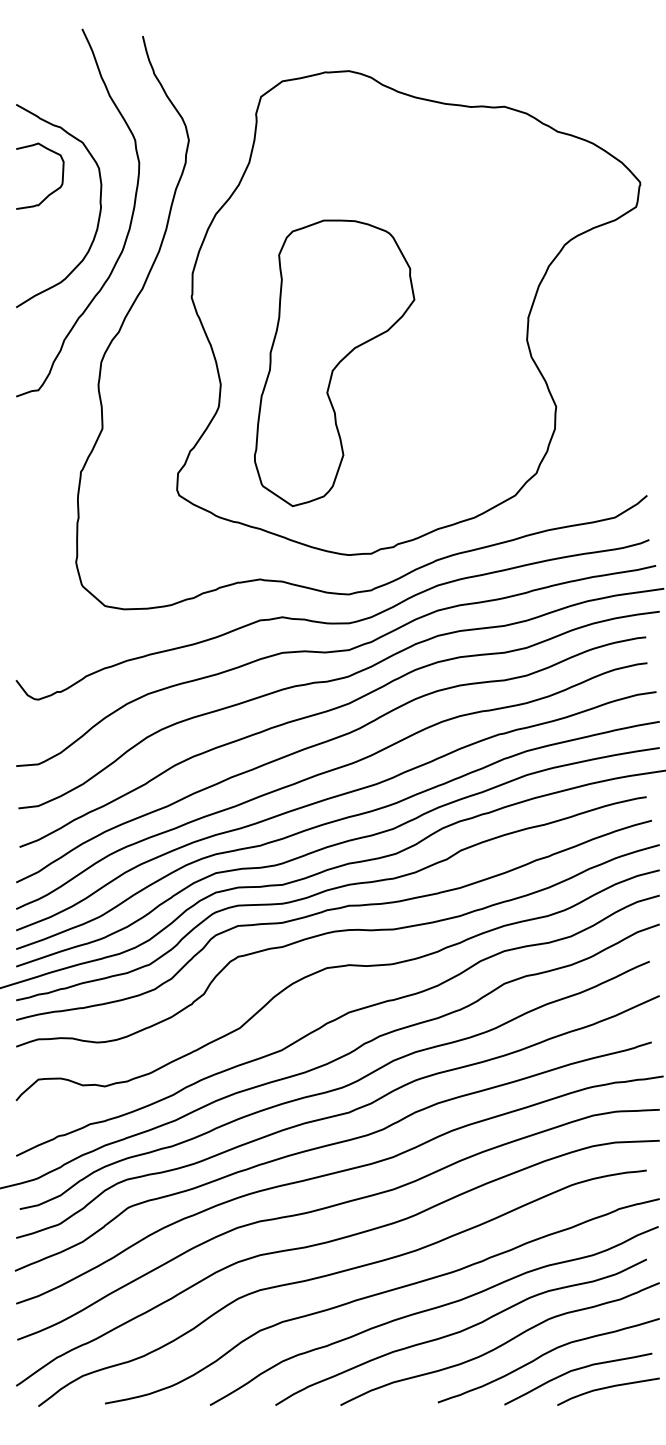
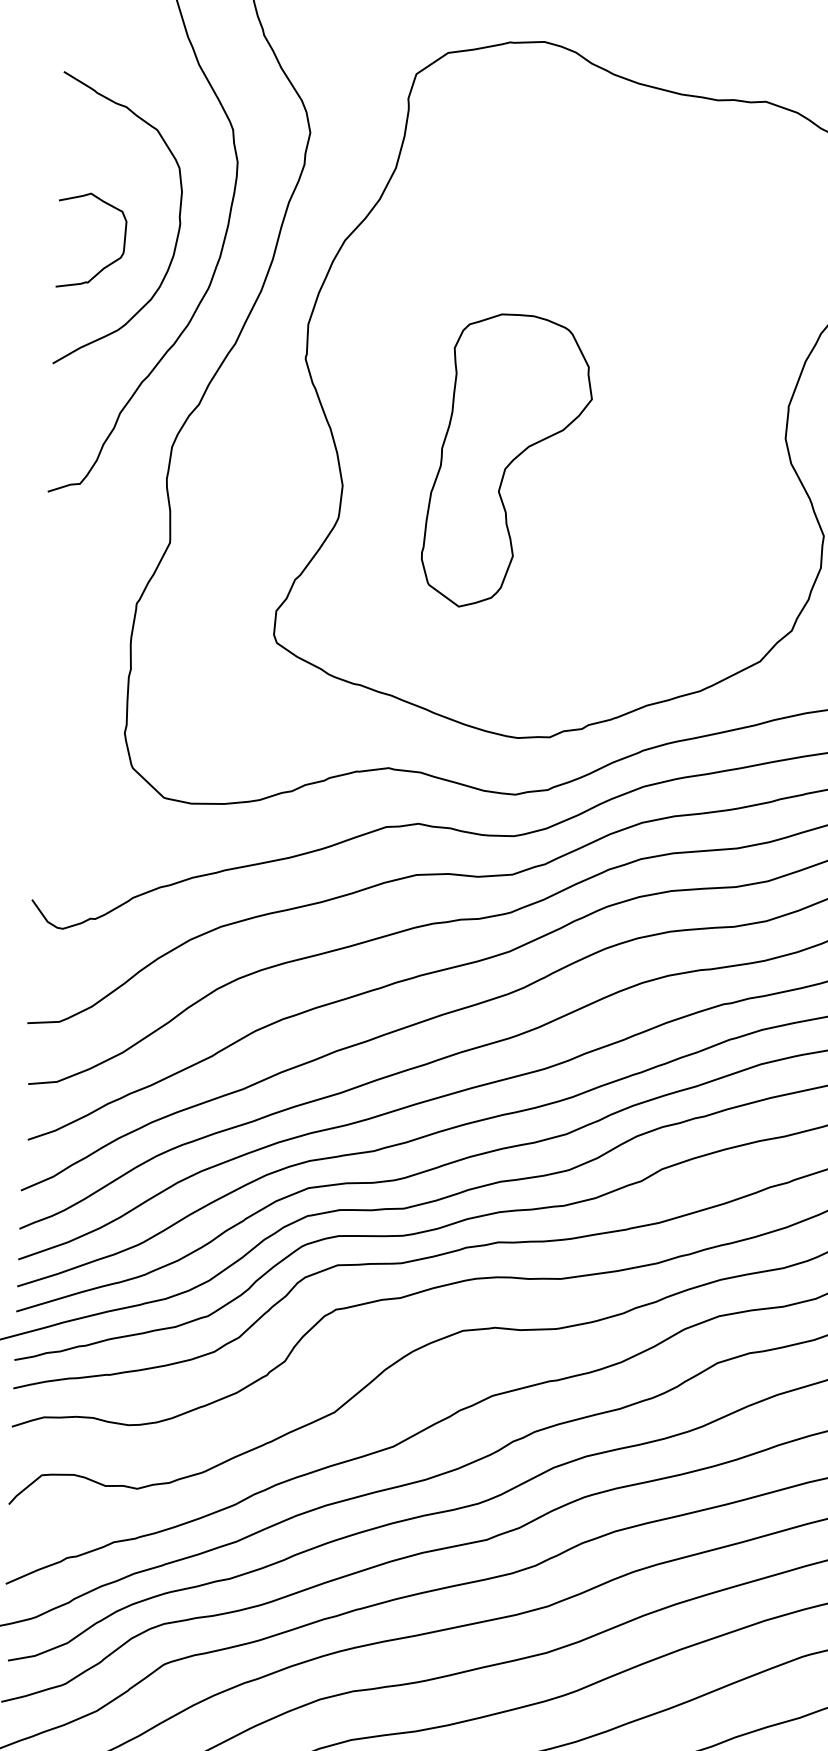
curve: (52, 191) -> (108, 263), moved
part: (334, 363) -> (507, 461), size x0.71

